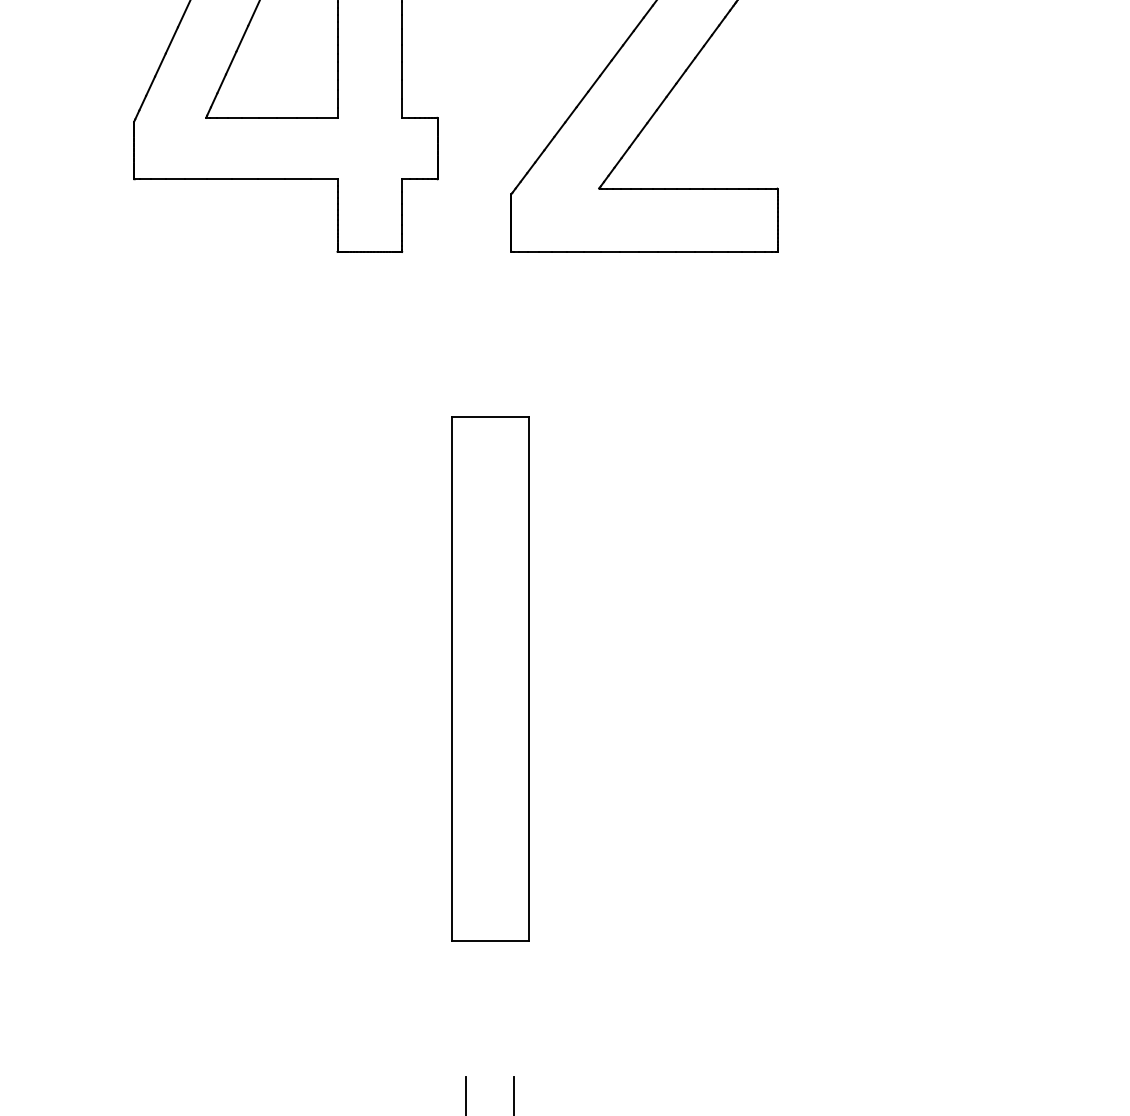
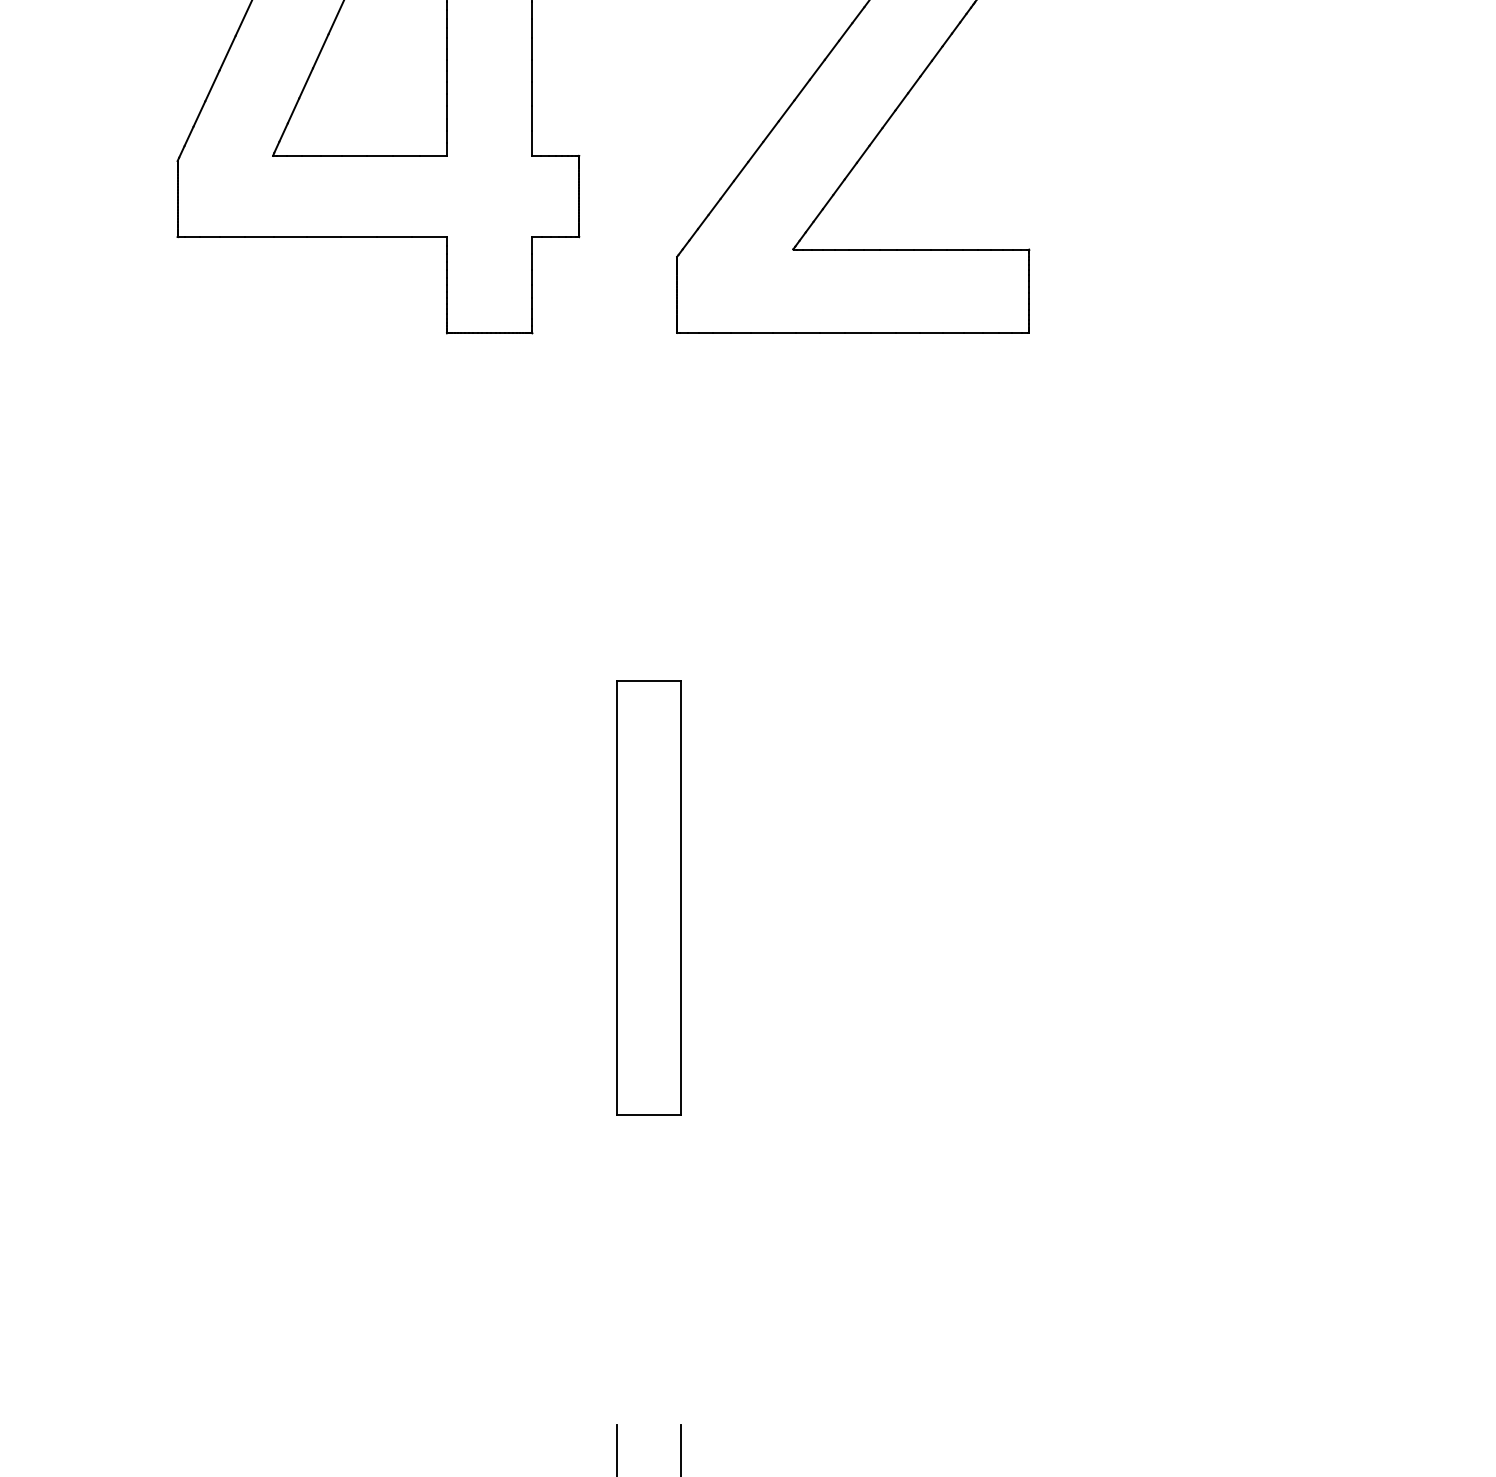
part: (489, 678) -> (648, 897), size x0.62

